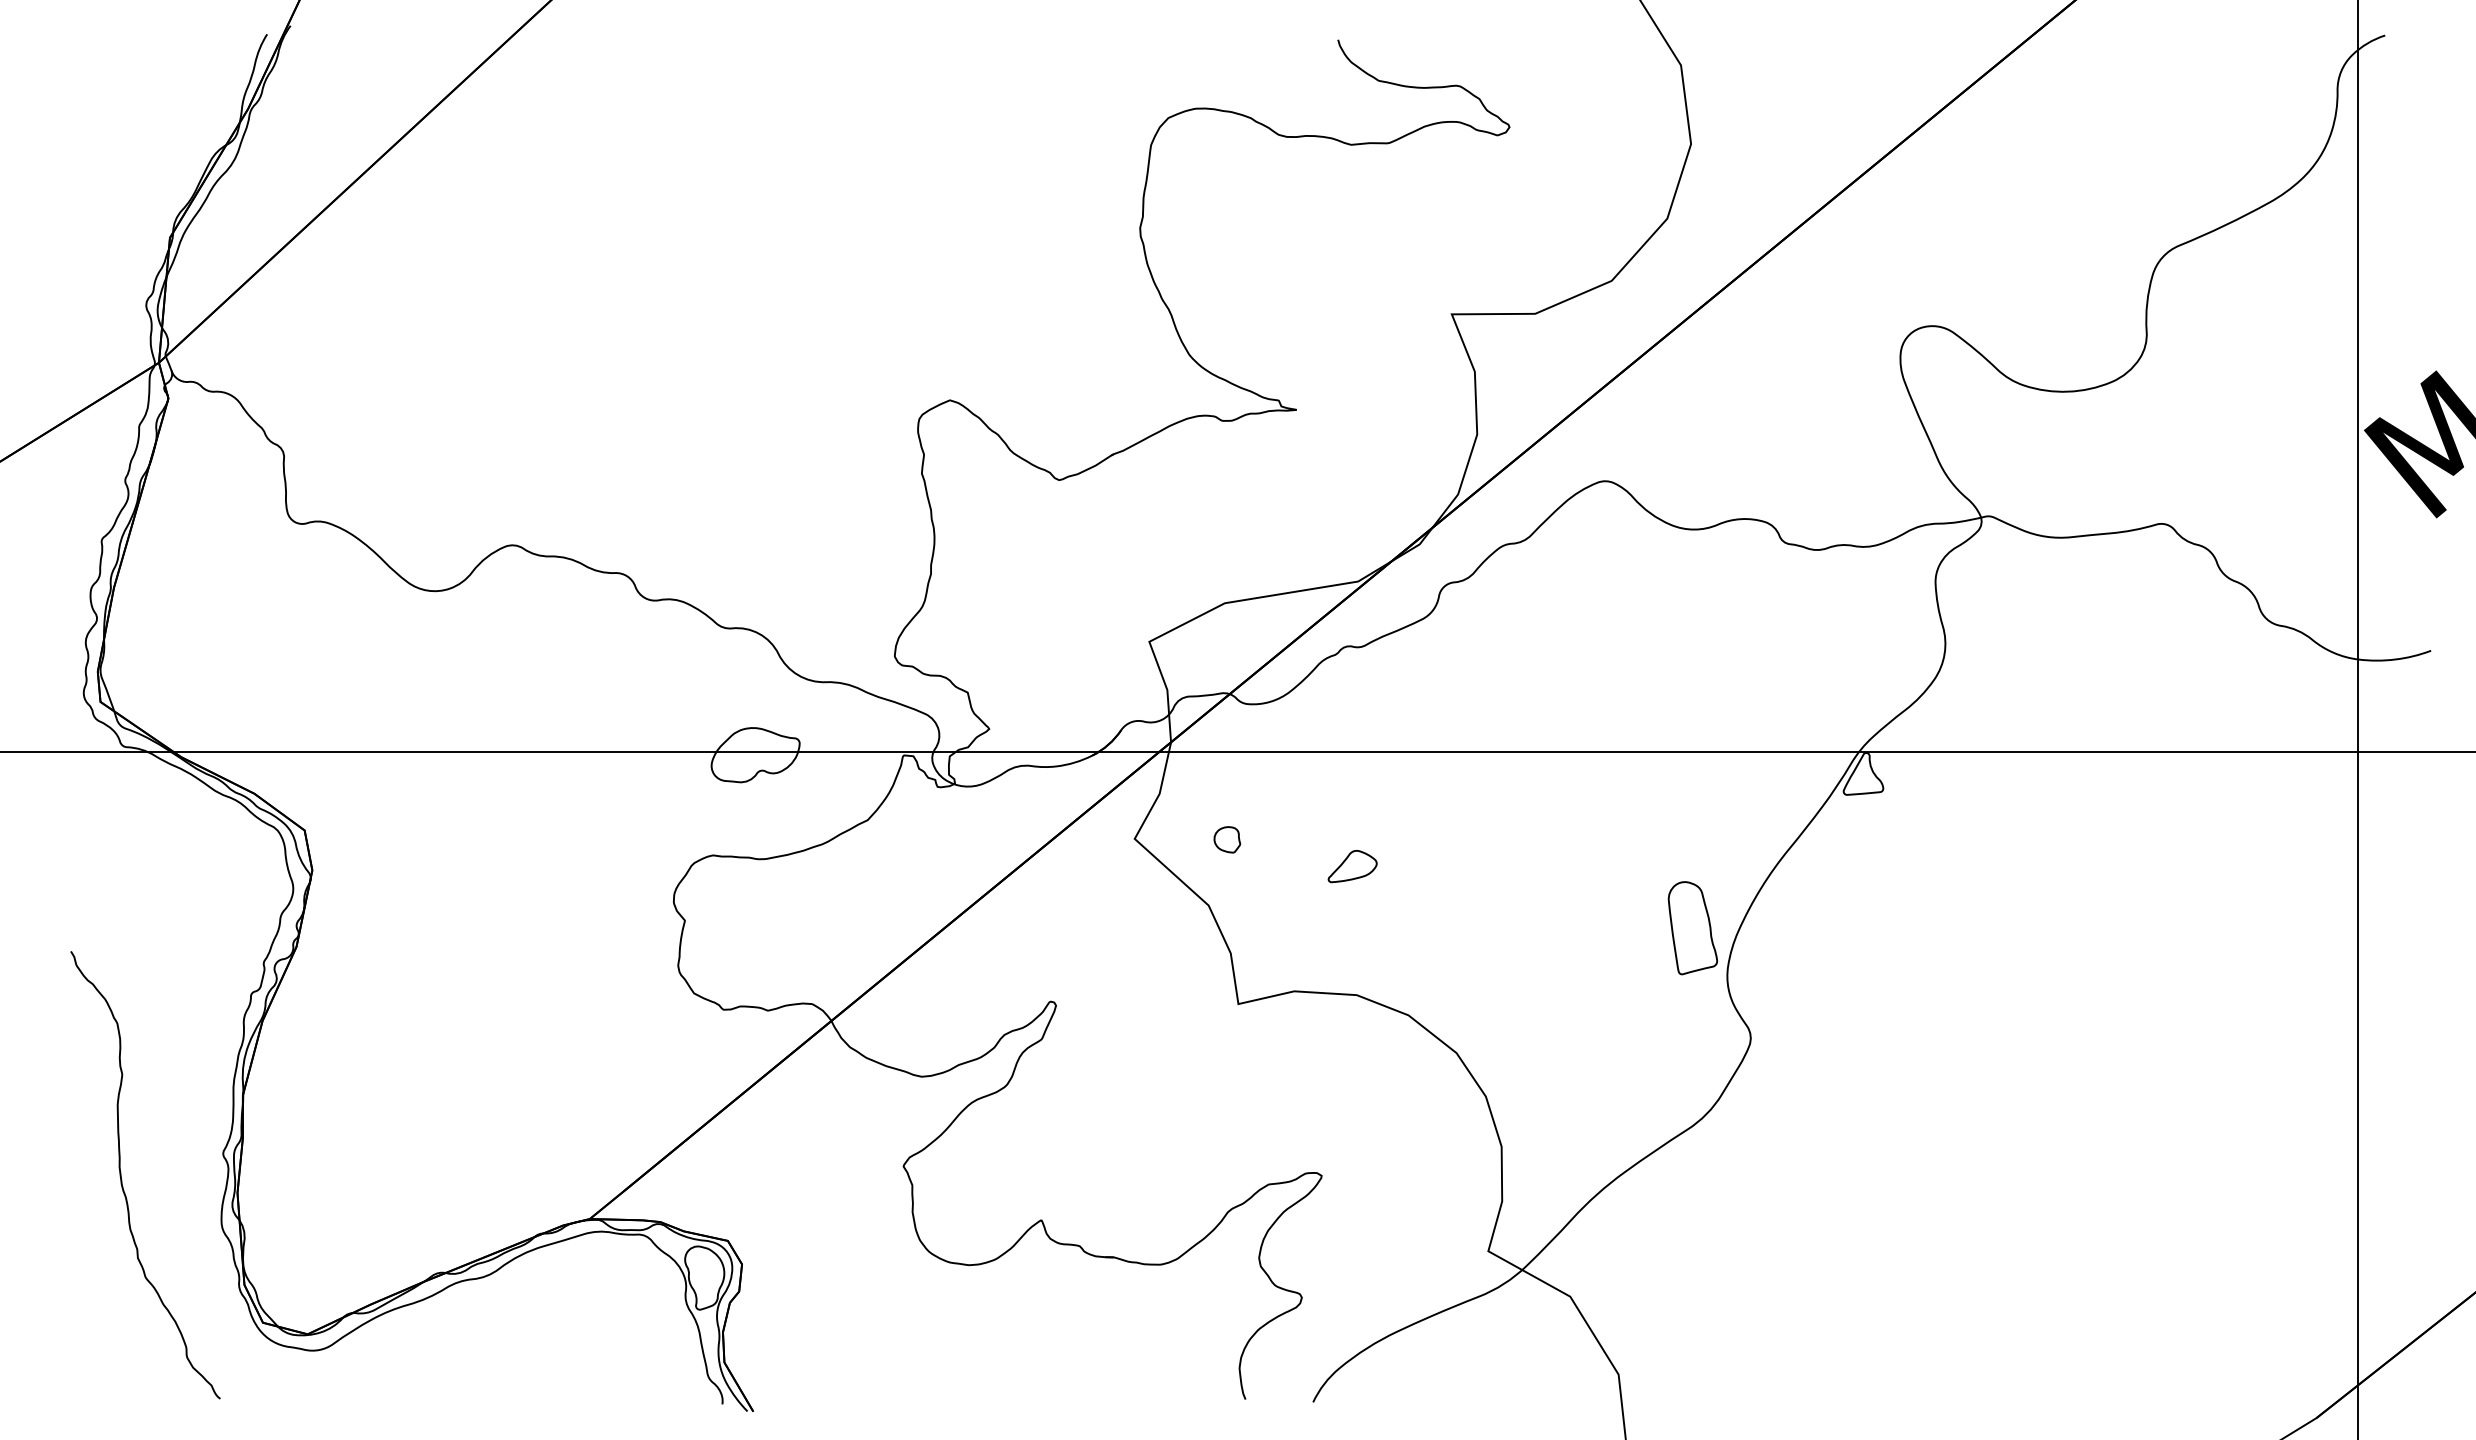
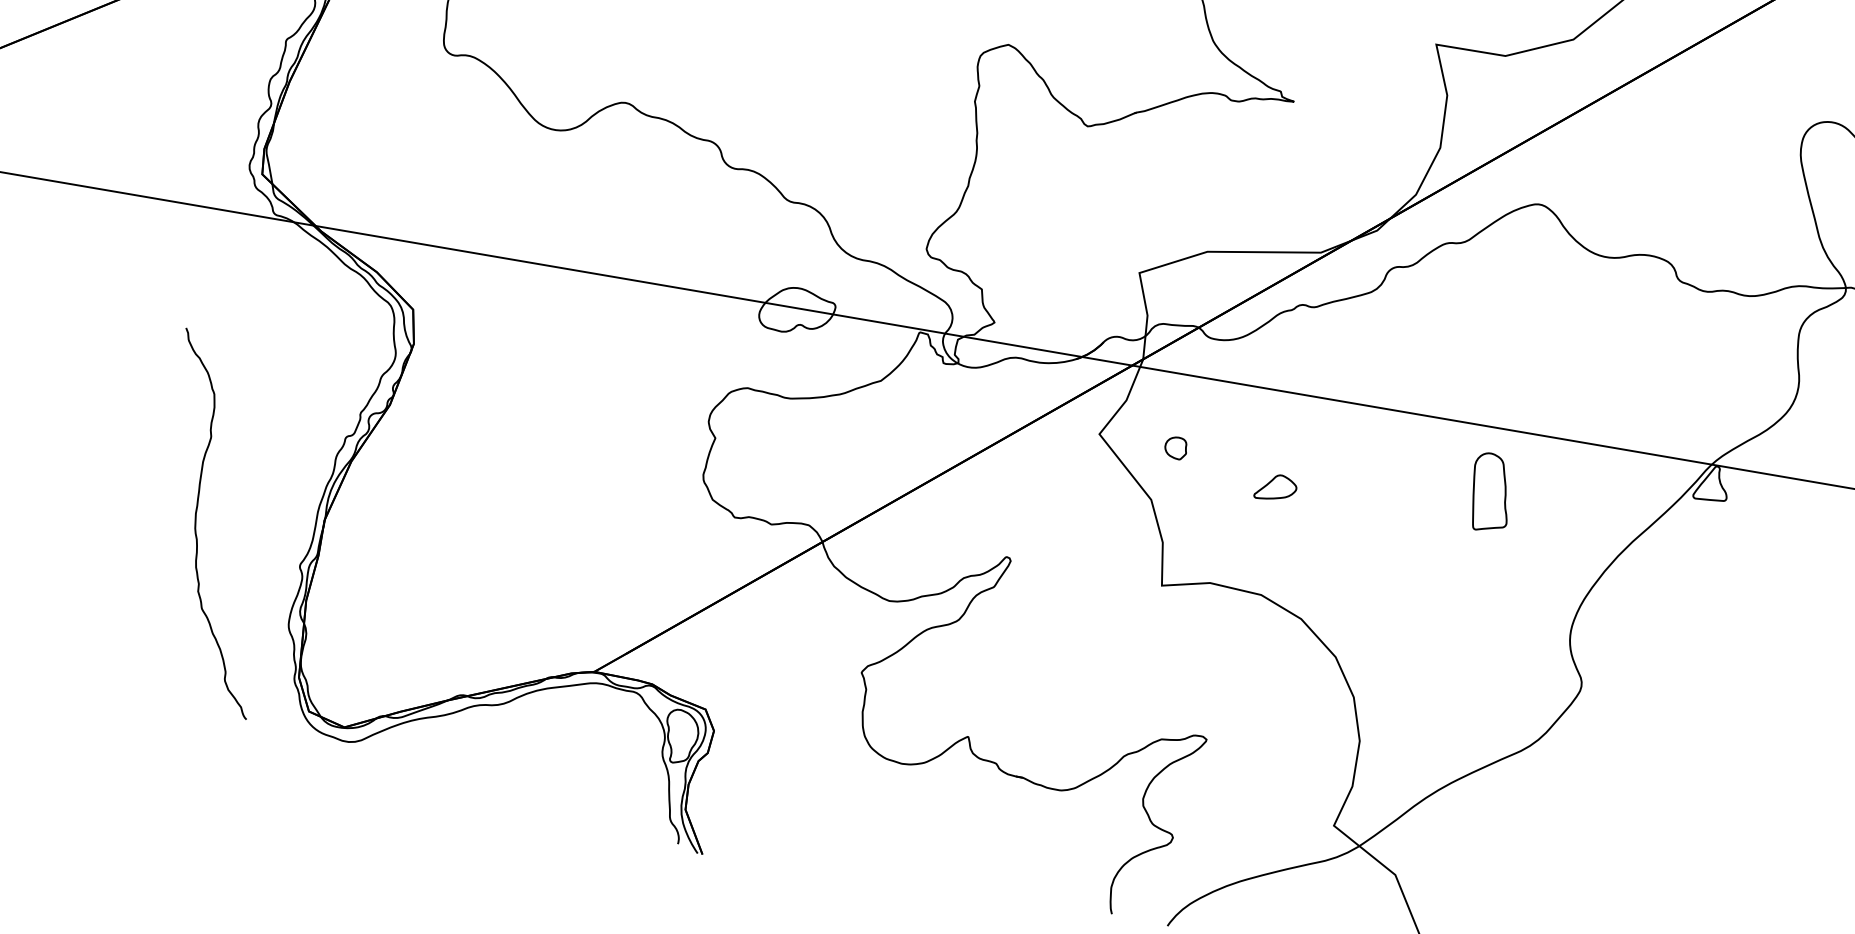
part: (1692, 928) -> (1490, 493), moved
curve: (122, 1179) -> (196, 524), moved

